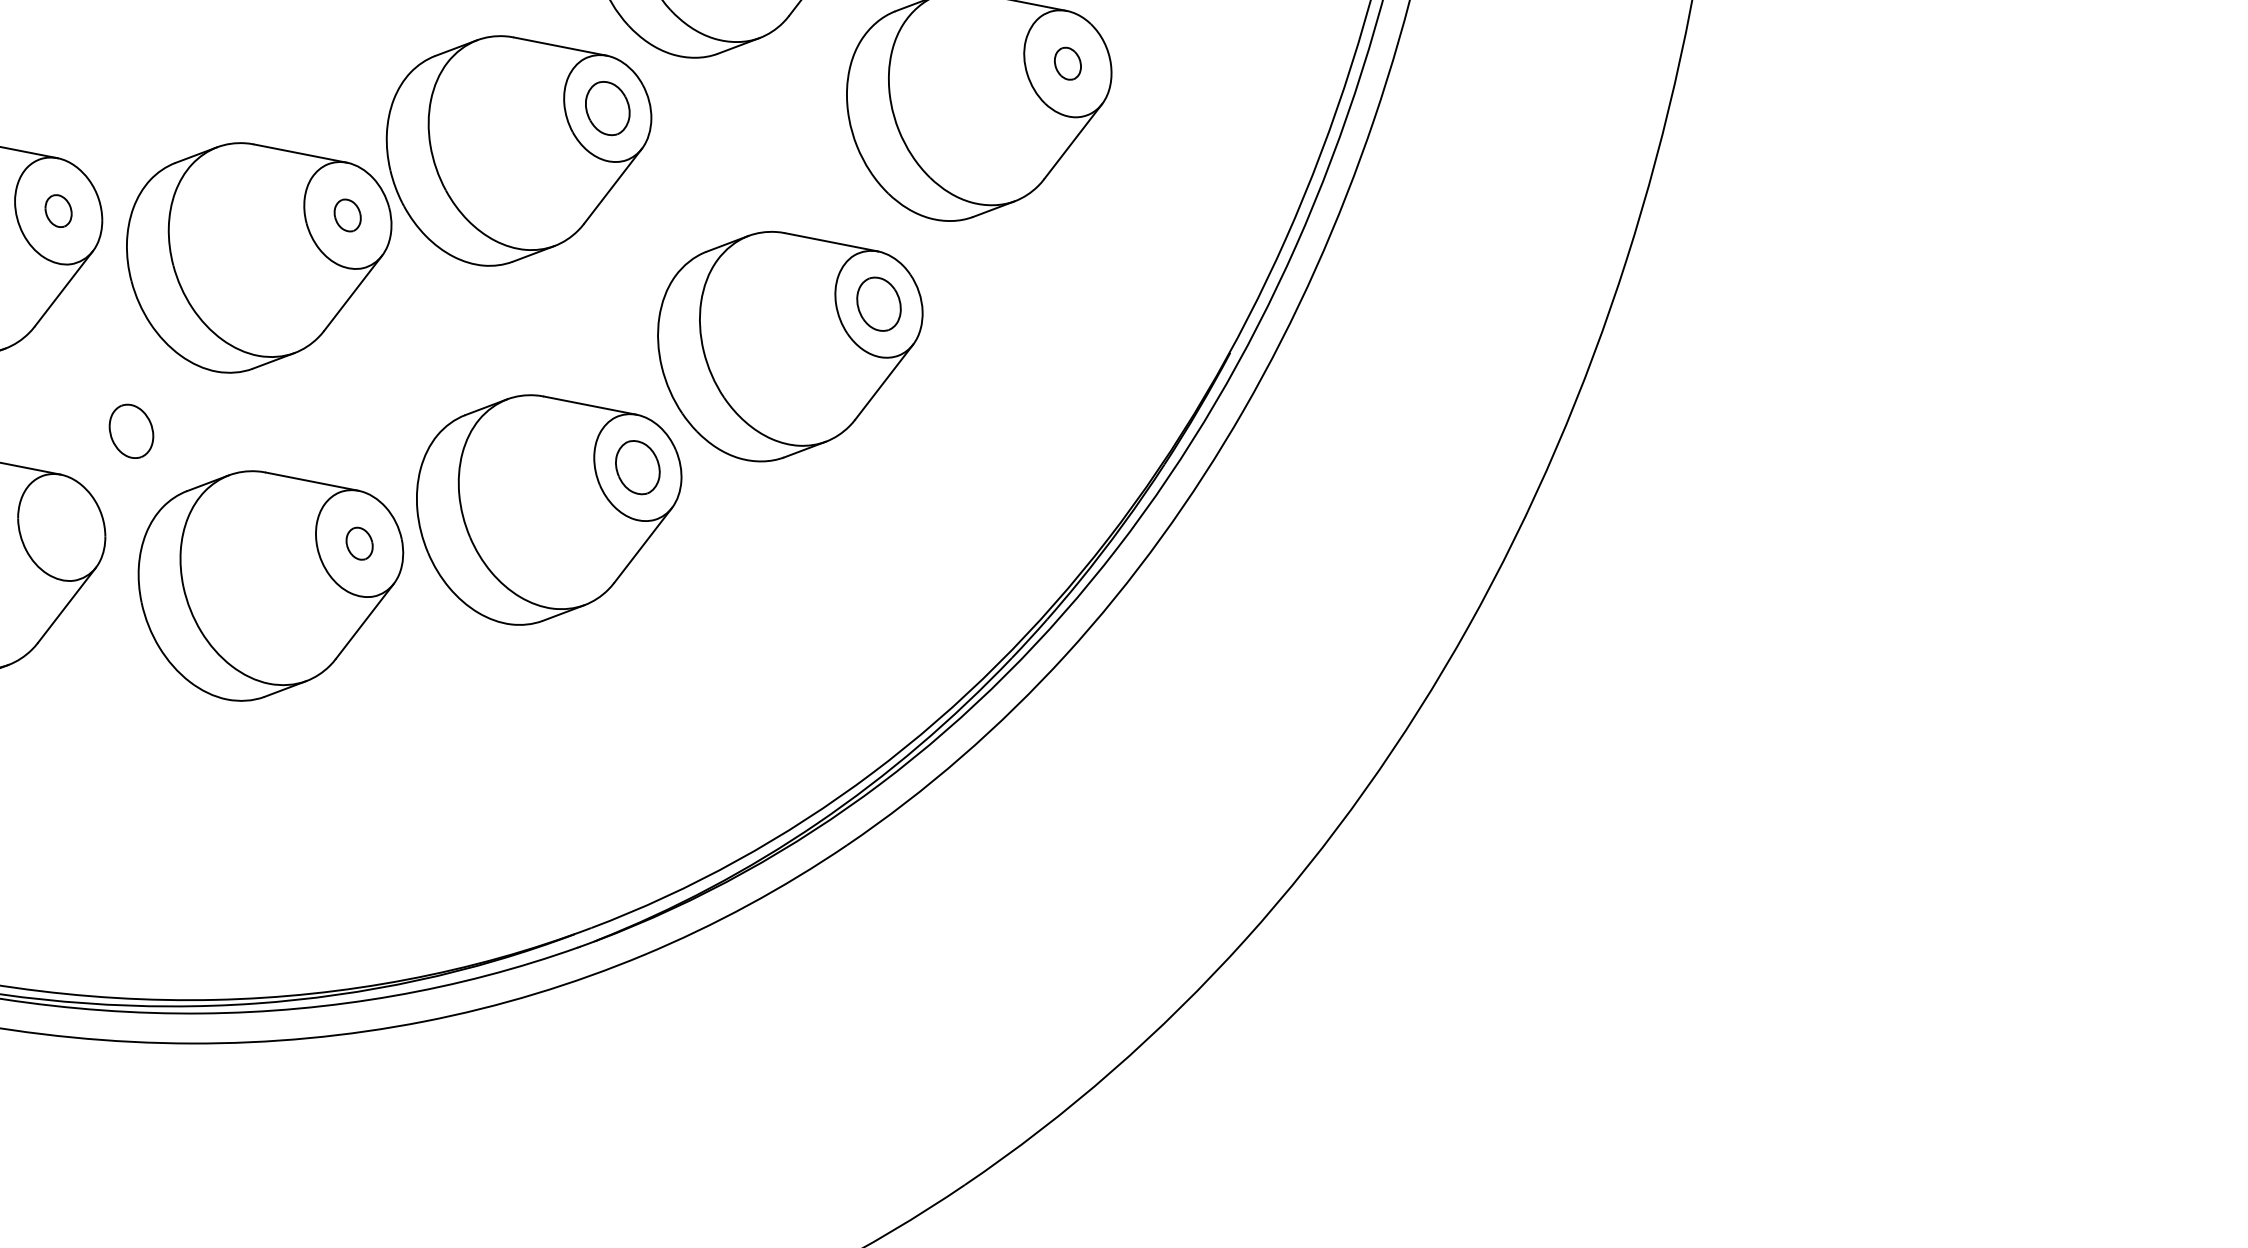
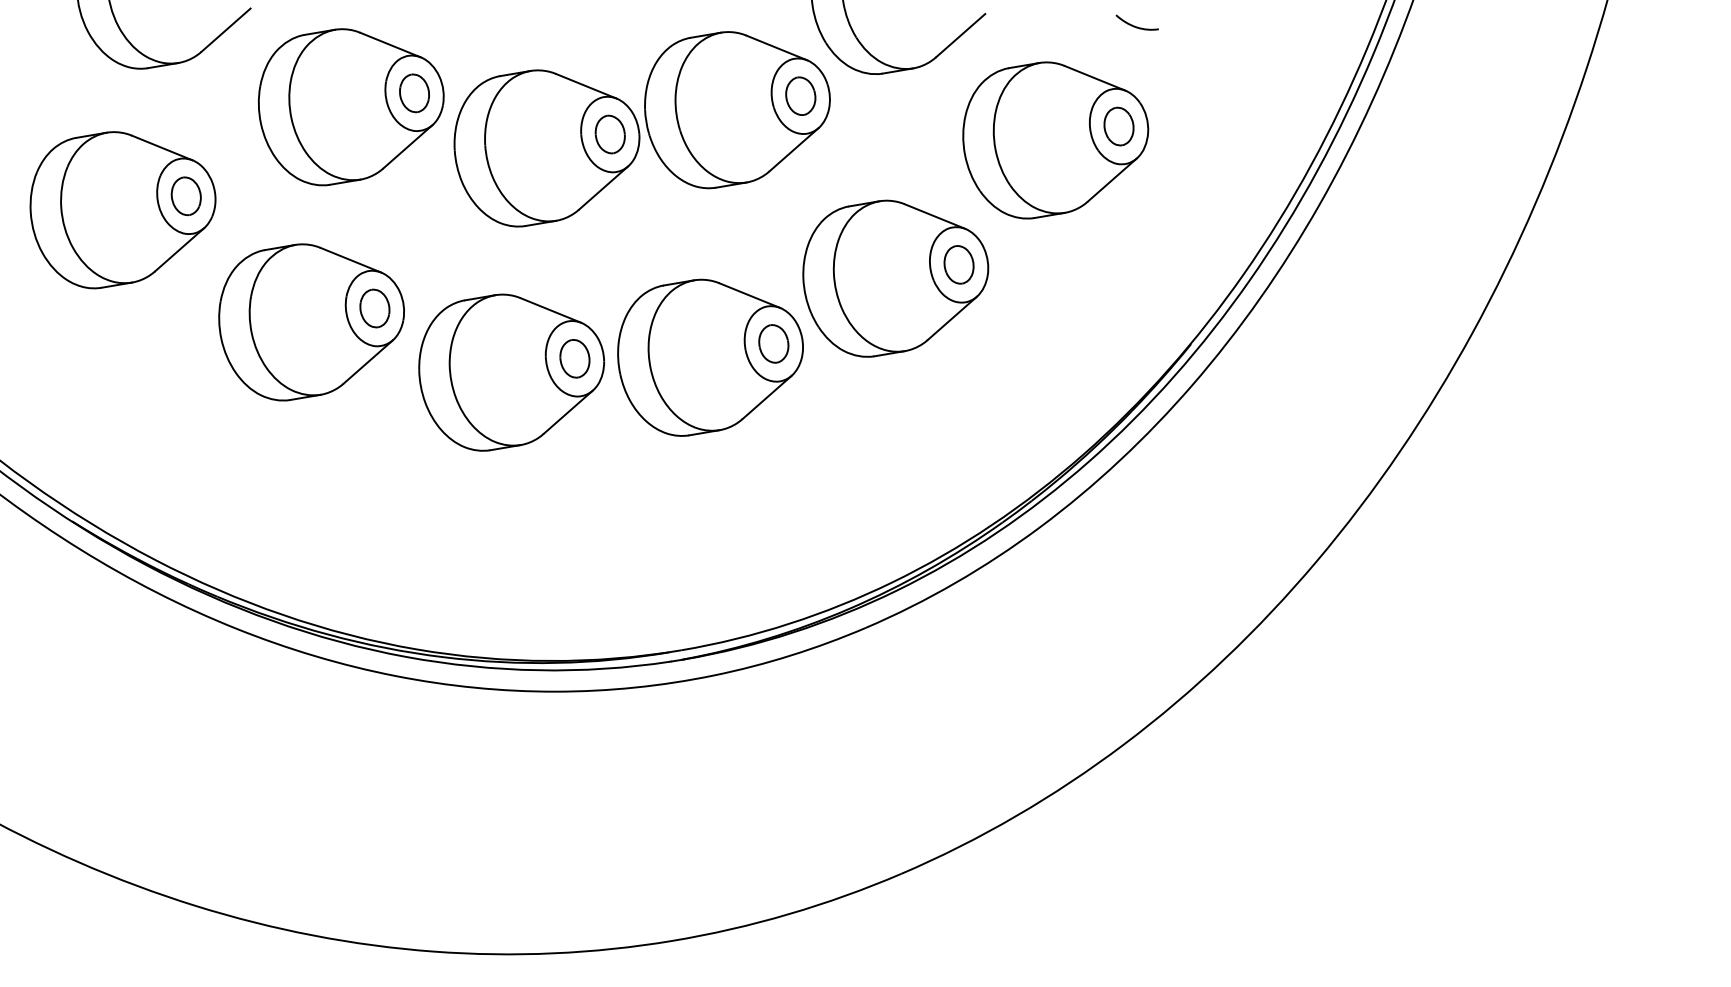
part: (1067, 63) -> (1118, 126), size x1.67
part: (58, 211) -> (414, 93), size x1.67
part: (346, 215) -> (609, 134), size x1.67
part: (130, 431) -> (374, 308), moved
part: (358, 543) -> (574, 358), size x1.67

